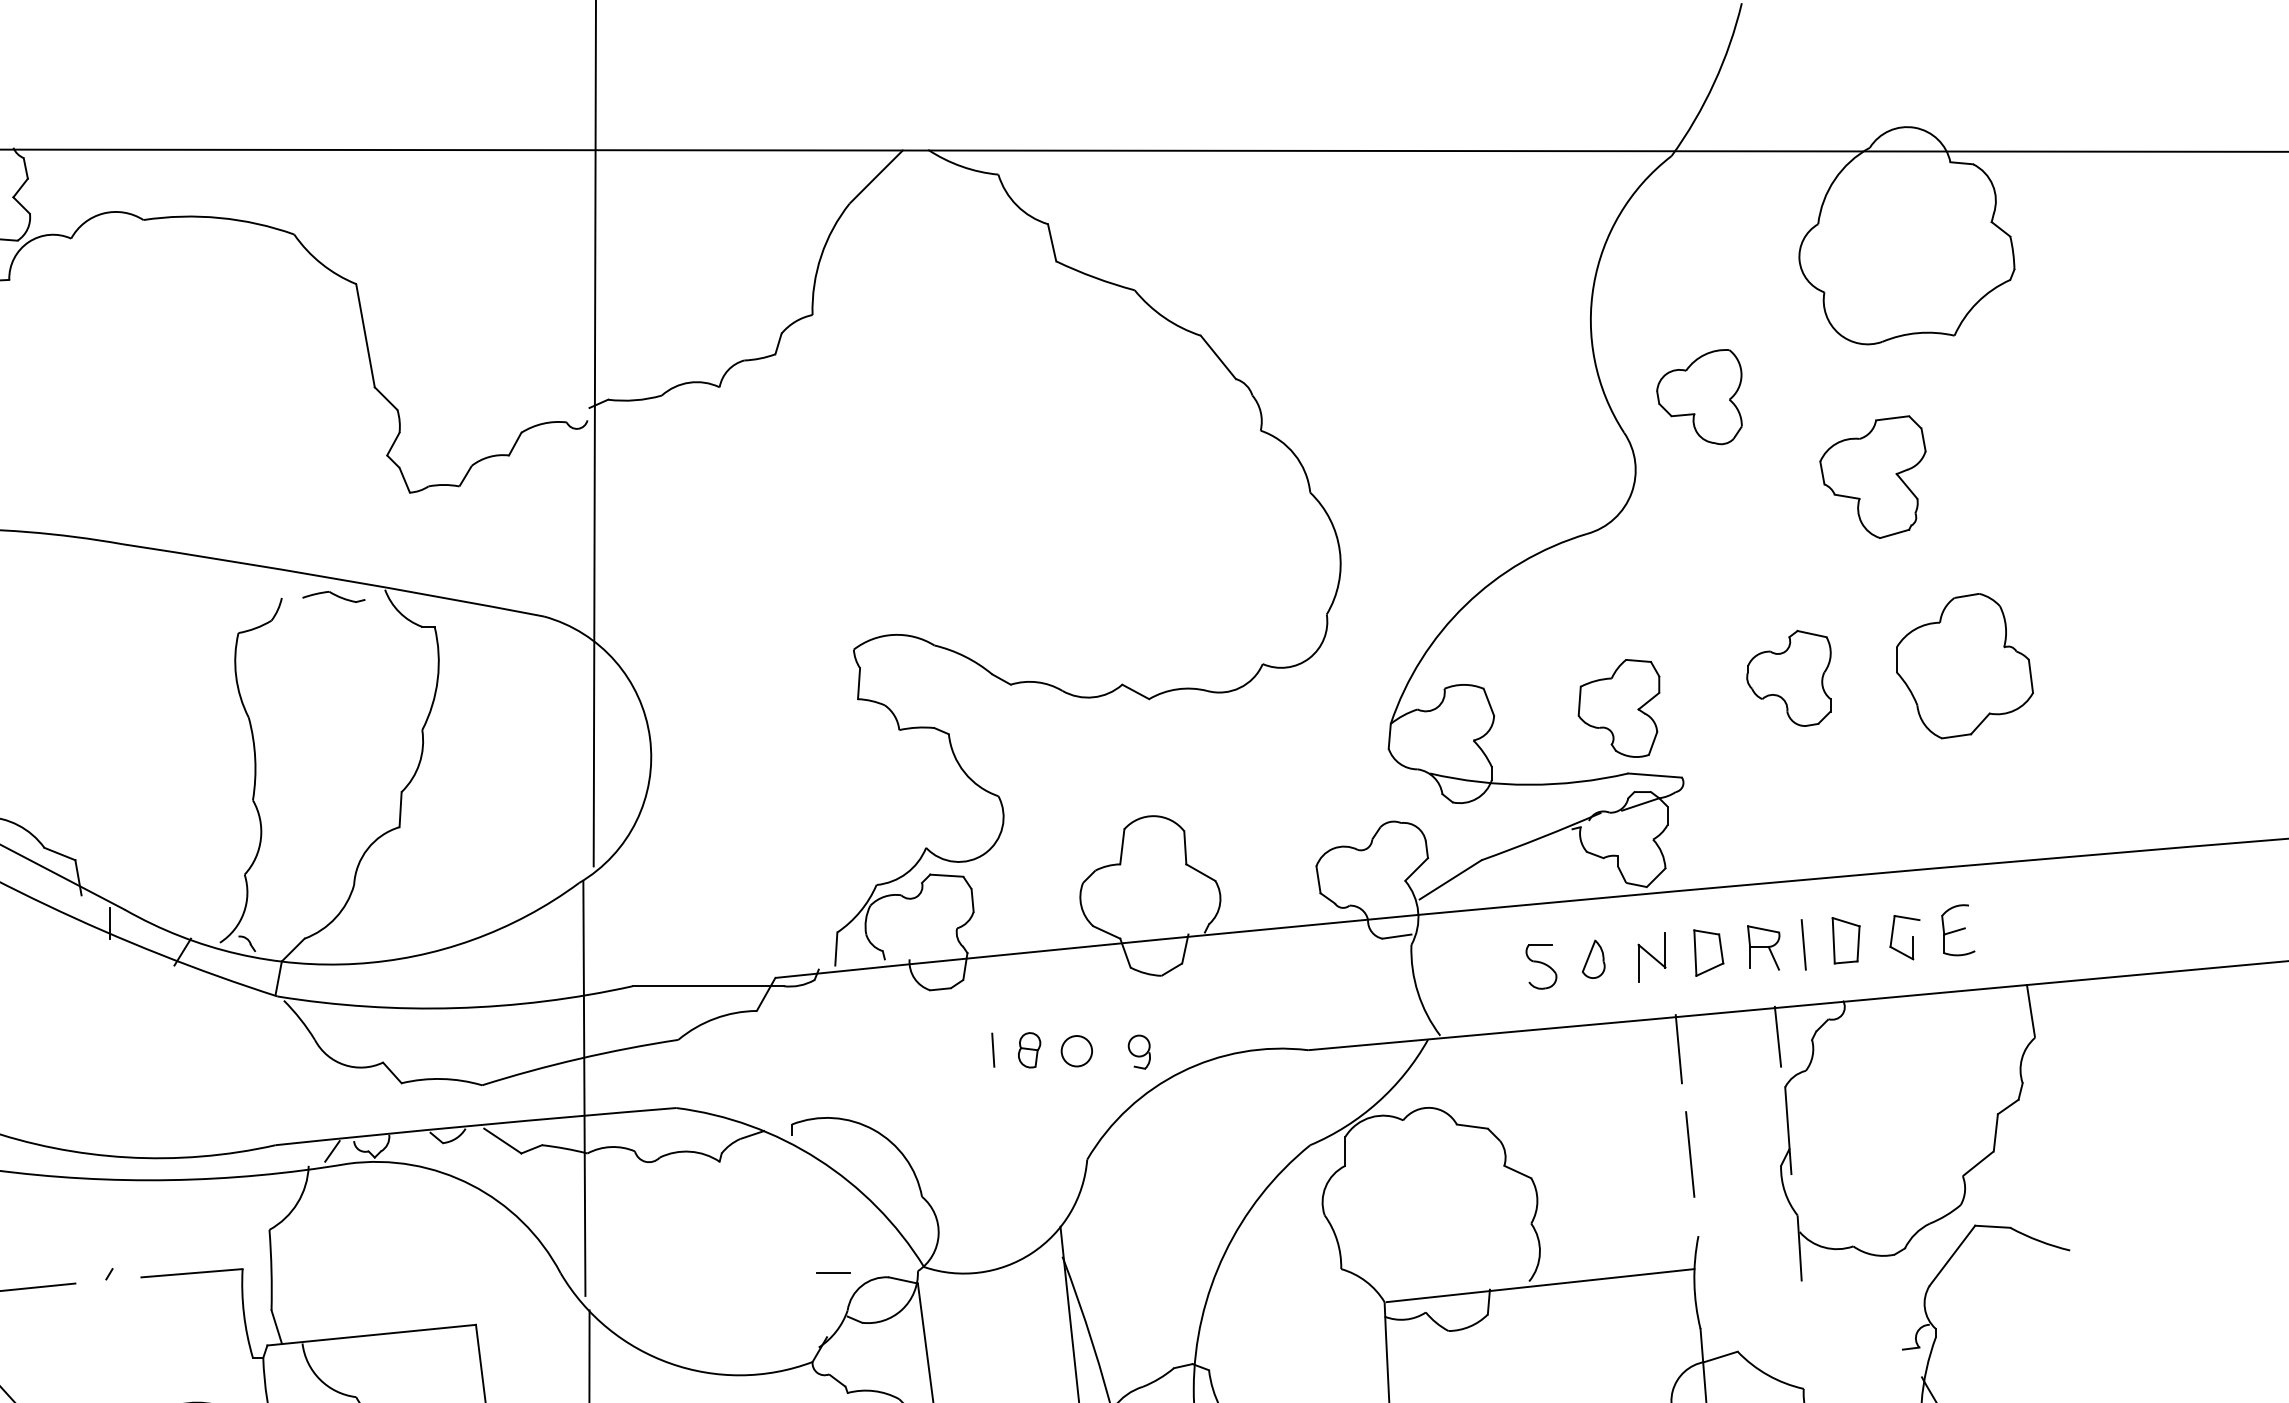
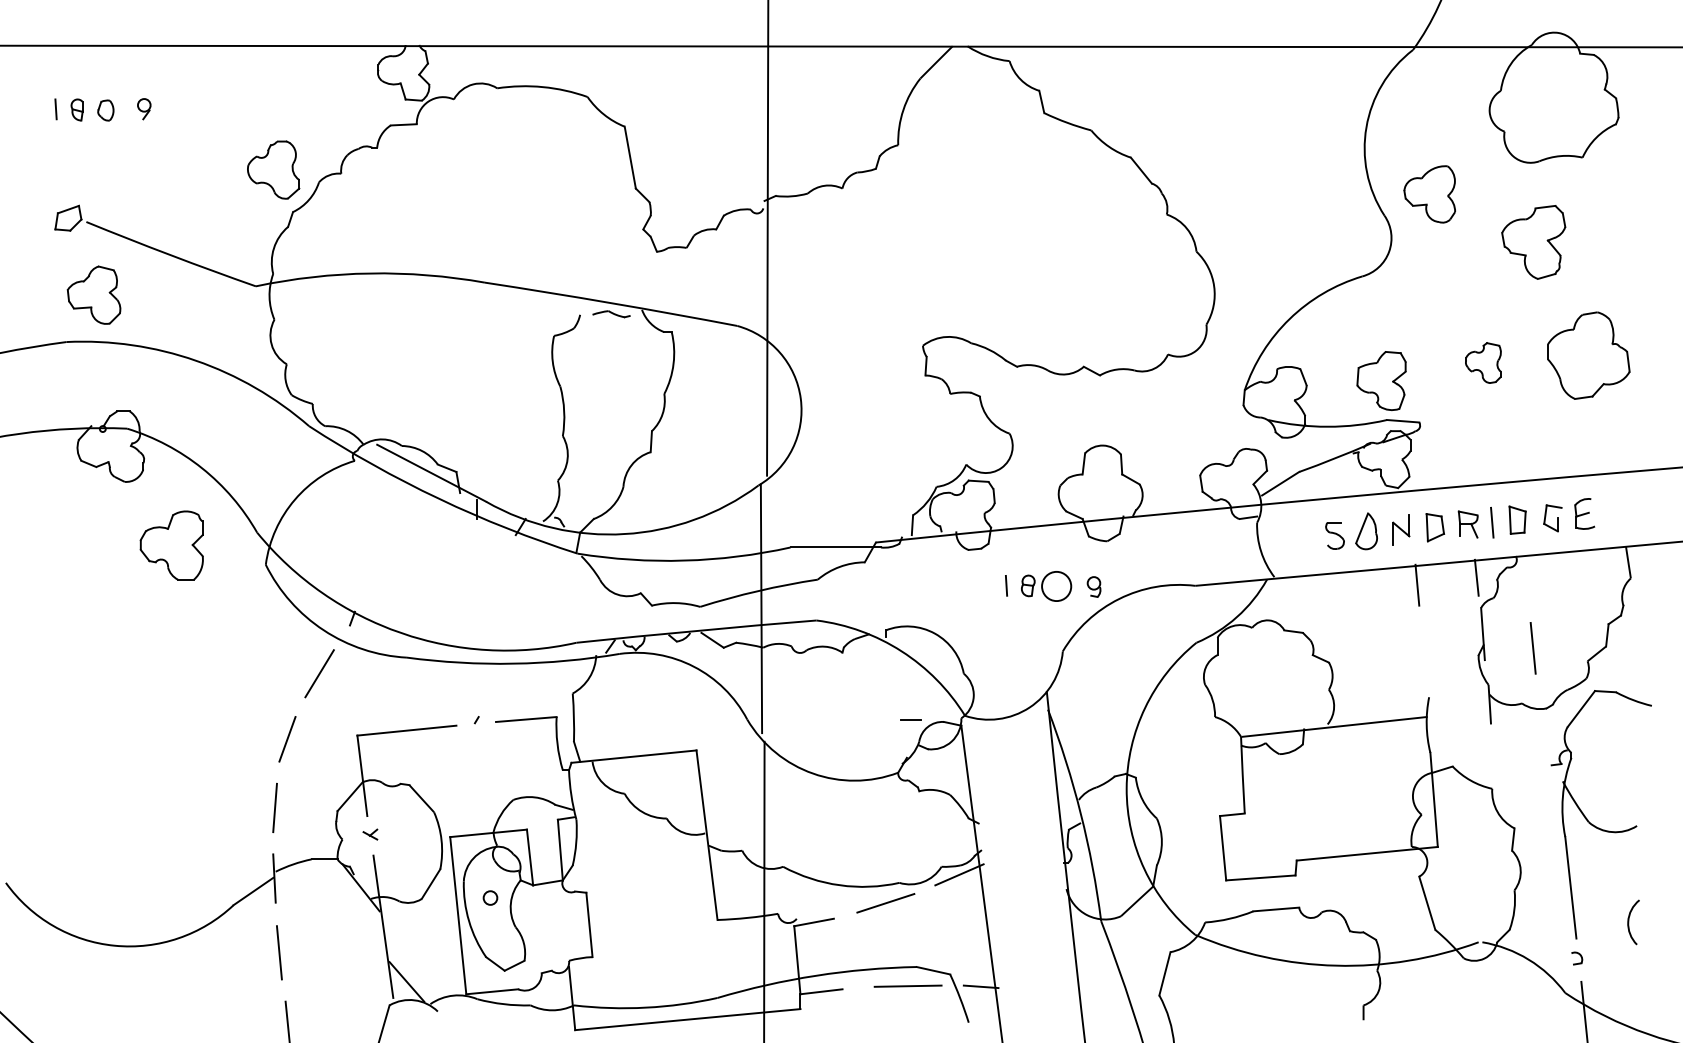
part: (1789, 677) -> (1483, 362), size x0.7
part: (1592, 959) -> (1365, 531), size x1.6
circle: (1076, 1051) -> (1056, 586), size x1.6
line: (1689, 1154) -> (1532, 648), moved

